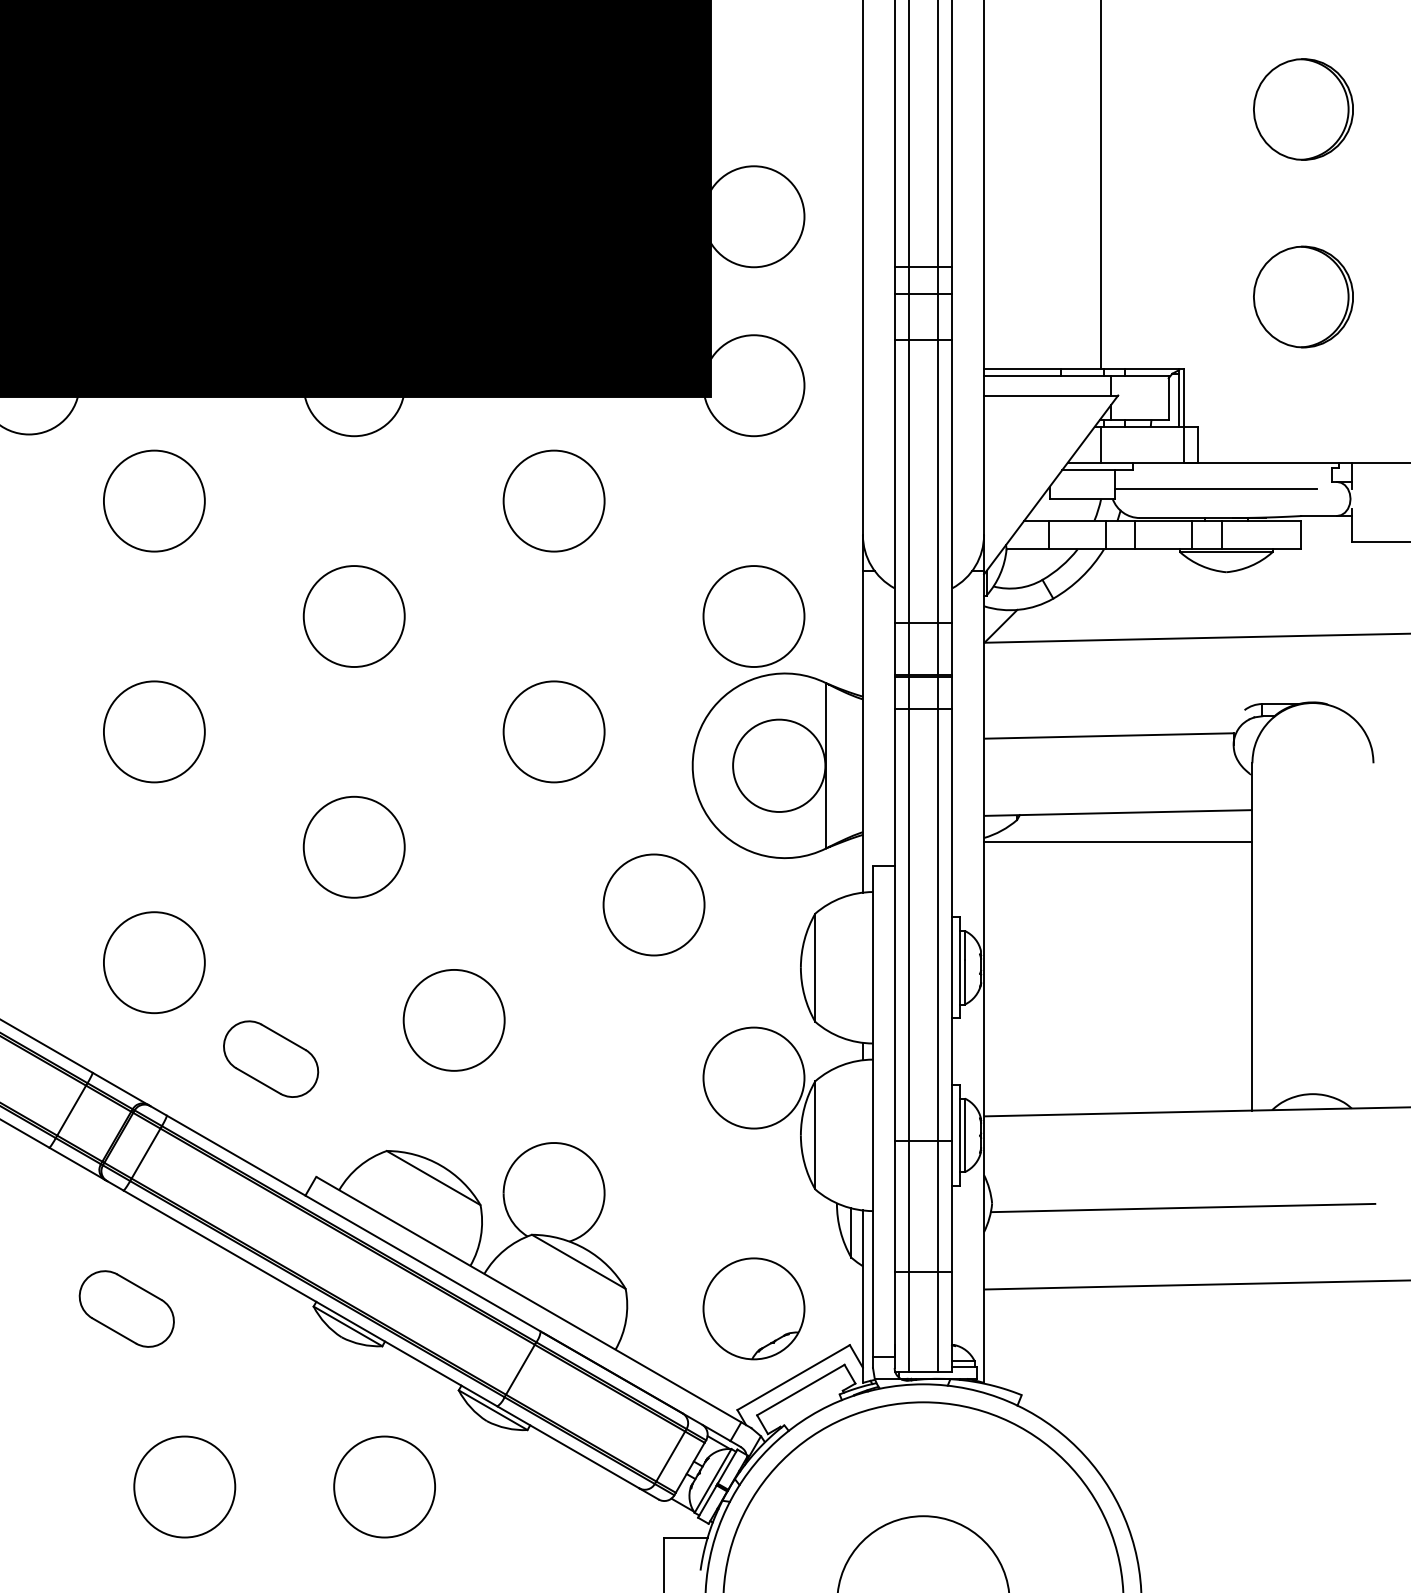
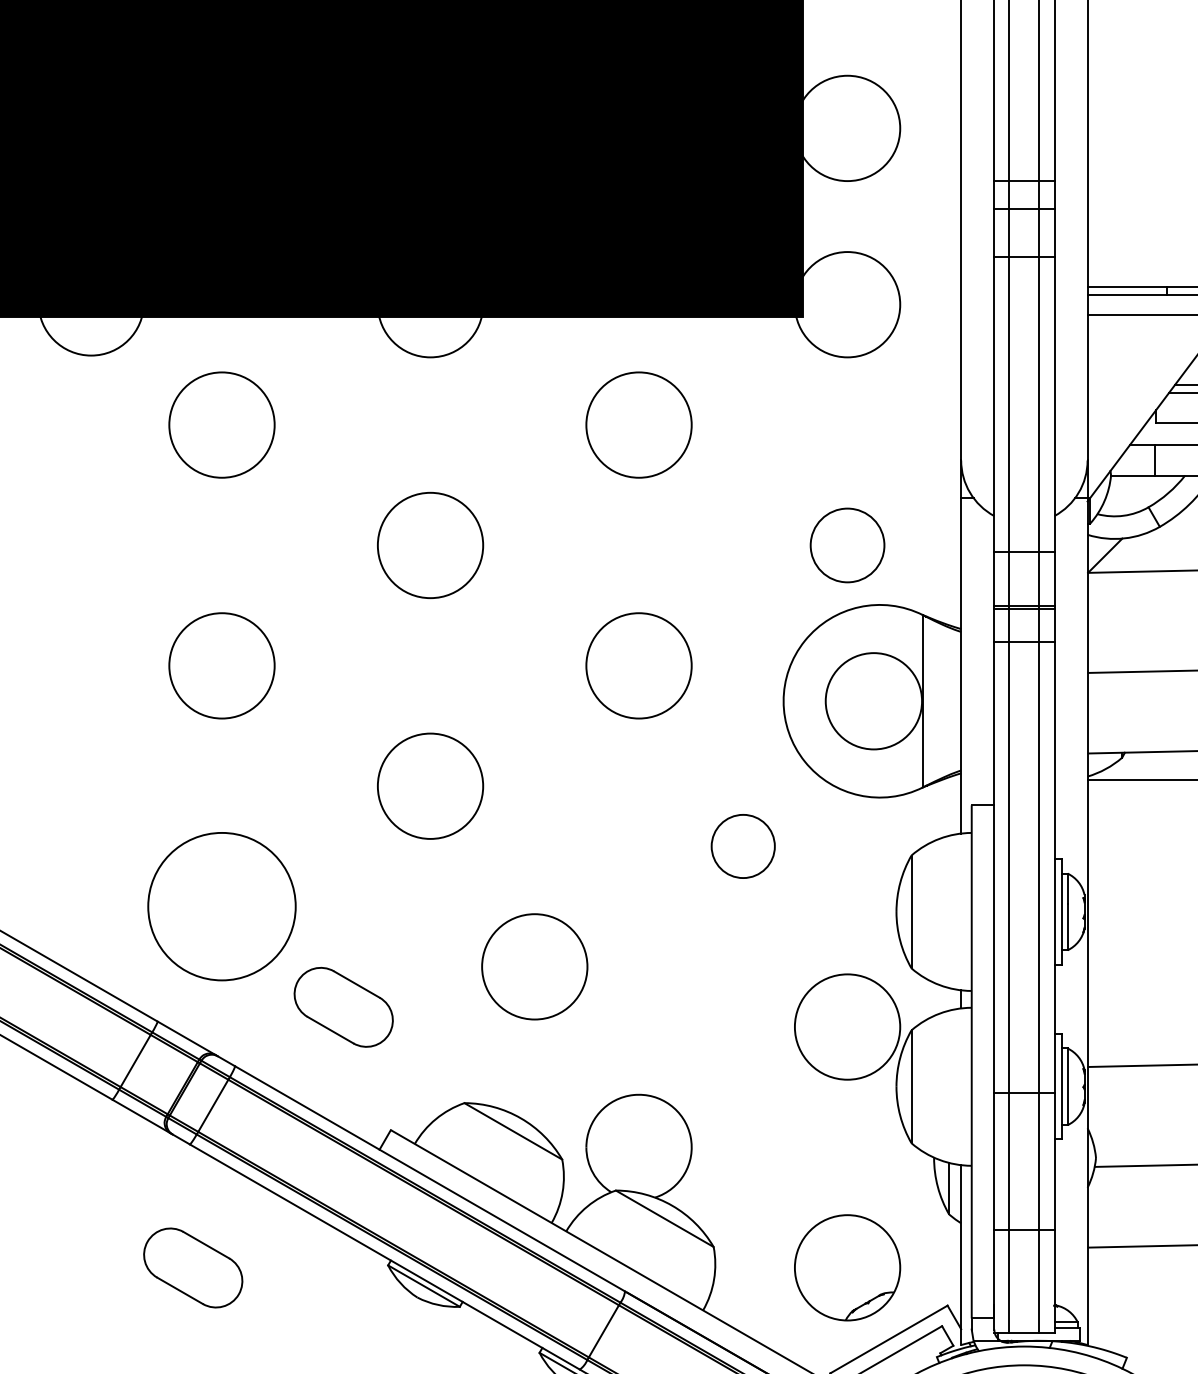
circle: (753, 616) -> (847, 545), size x0.7
circle: (653, 904) -> (742, 845), size x0.6
circle: (153, 962) -> (221, 906), size x1.4

